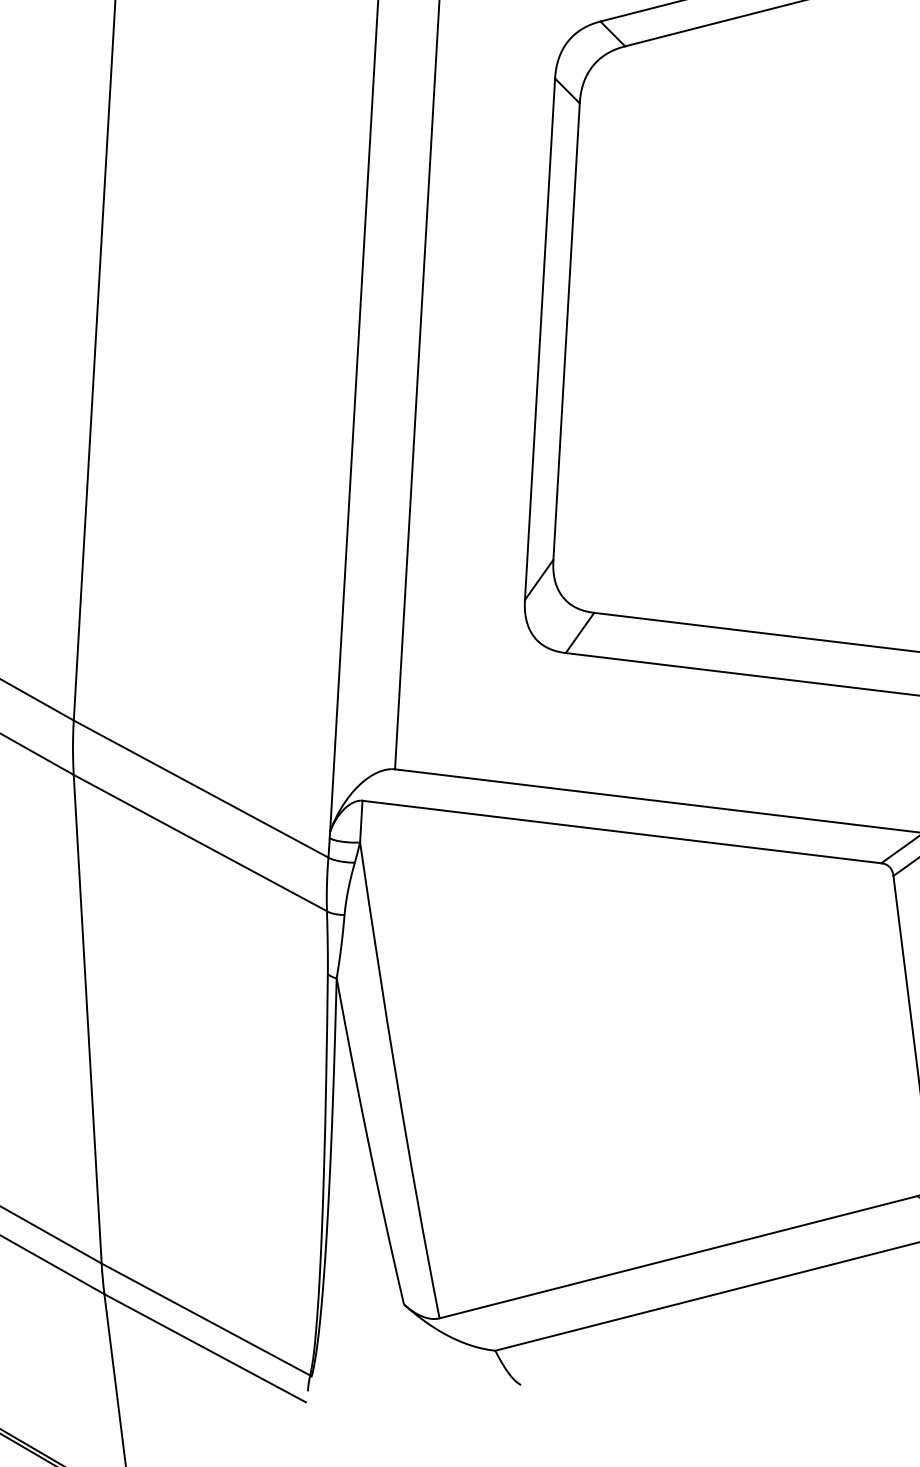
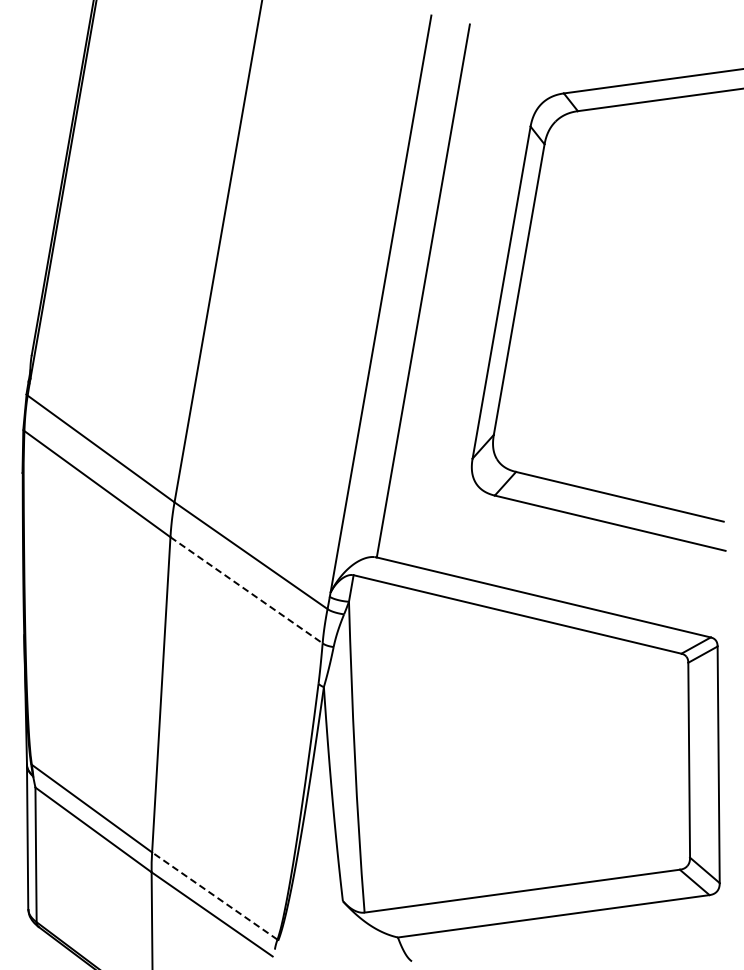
line: (200, 843) -> (246, 590), solid -> dashed
line: (205, 1318) -> (214, 895), solid -> dashed

